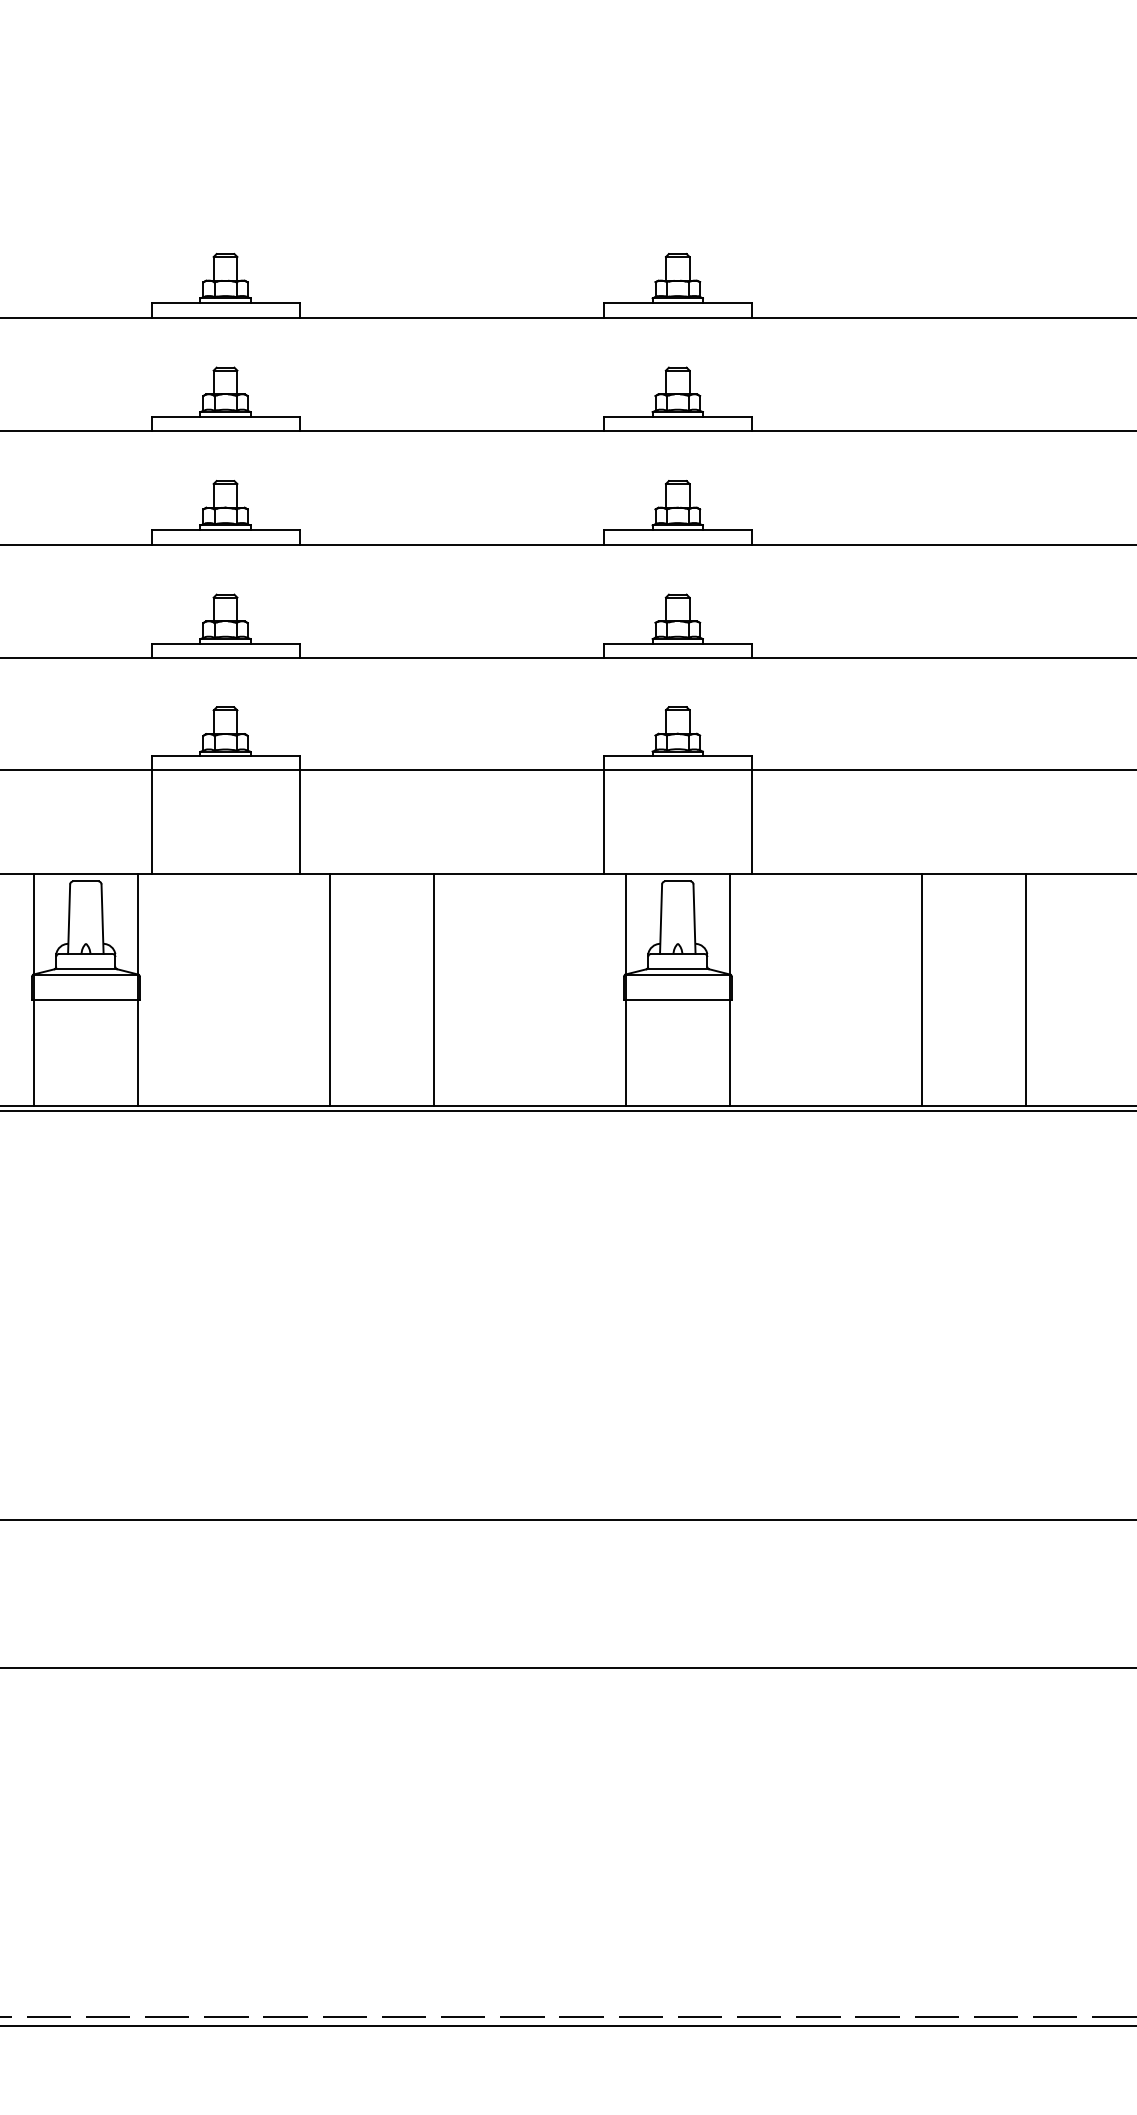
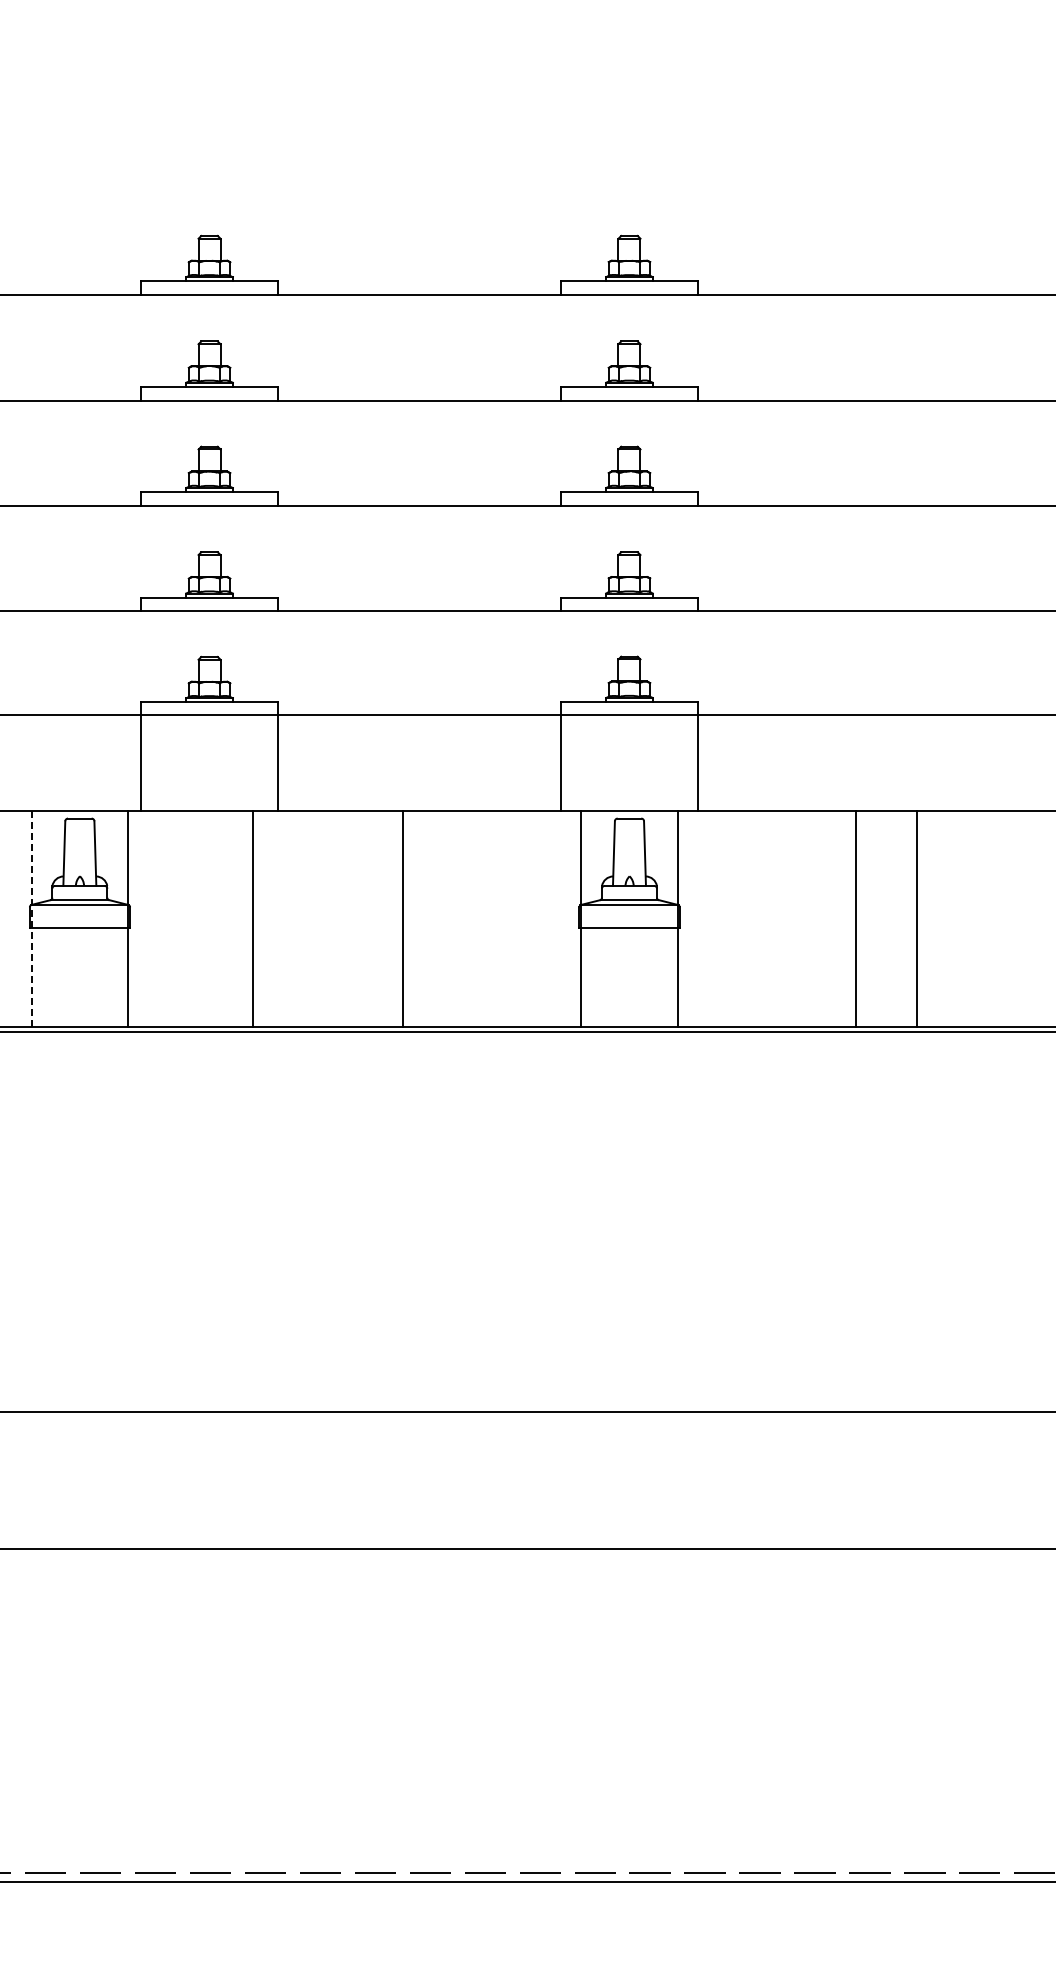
line: (329, 989) -> (252, 918), moved
line: (1025, 989) -> (917, 918), moved
line: (33, 990) -> (31, 919), solid -> dashed

